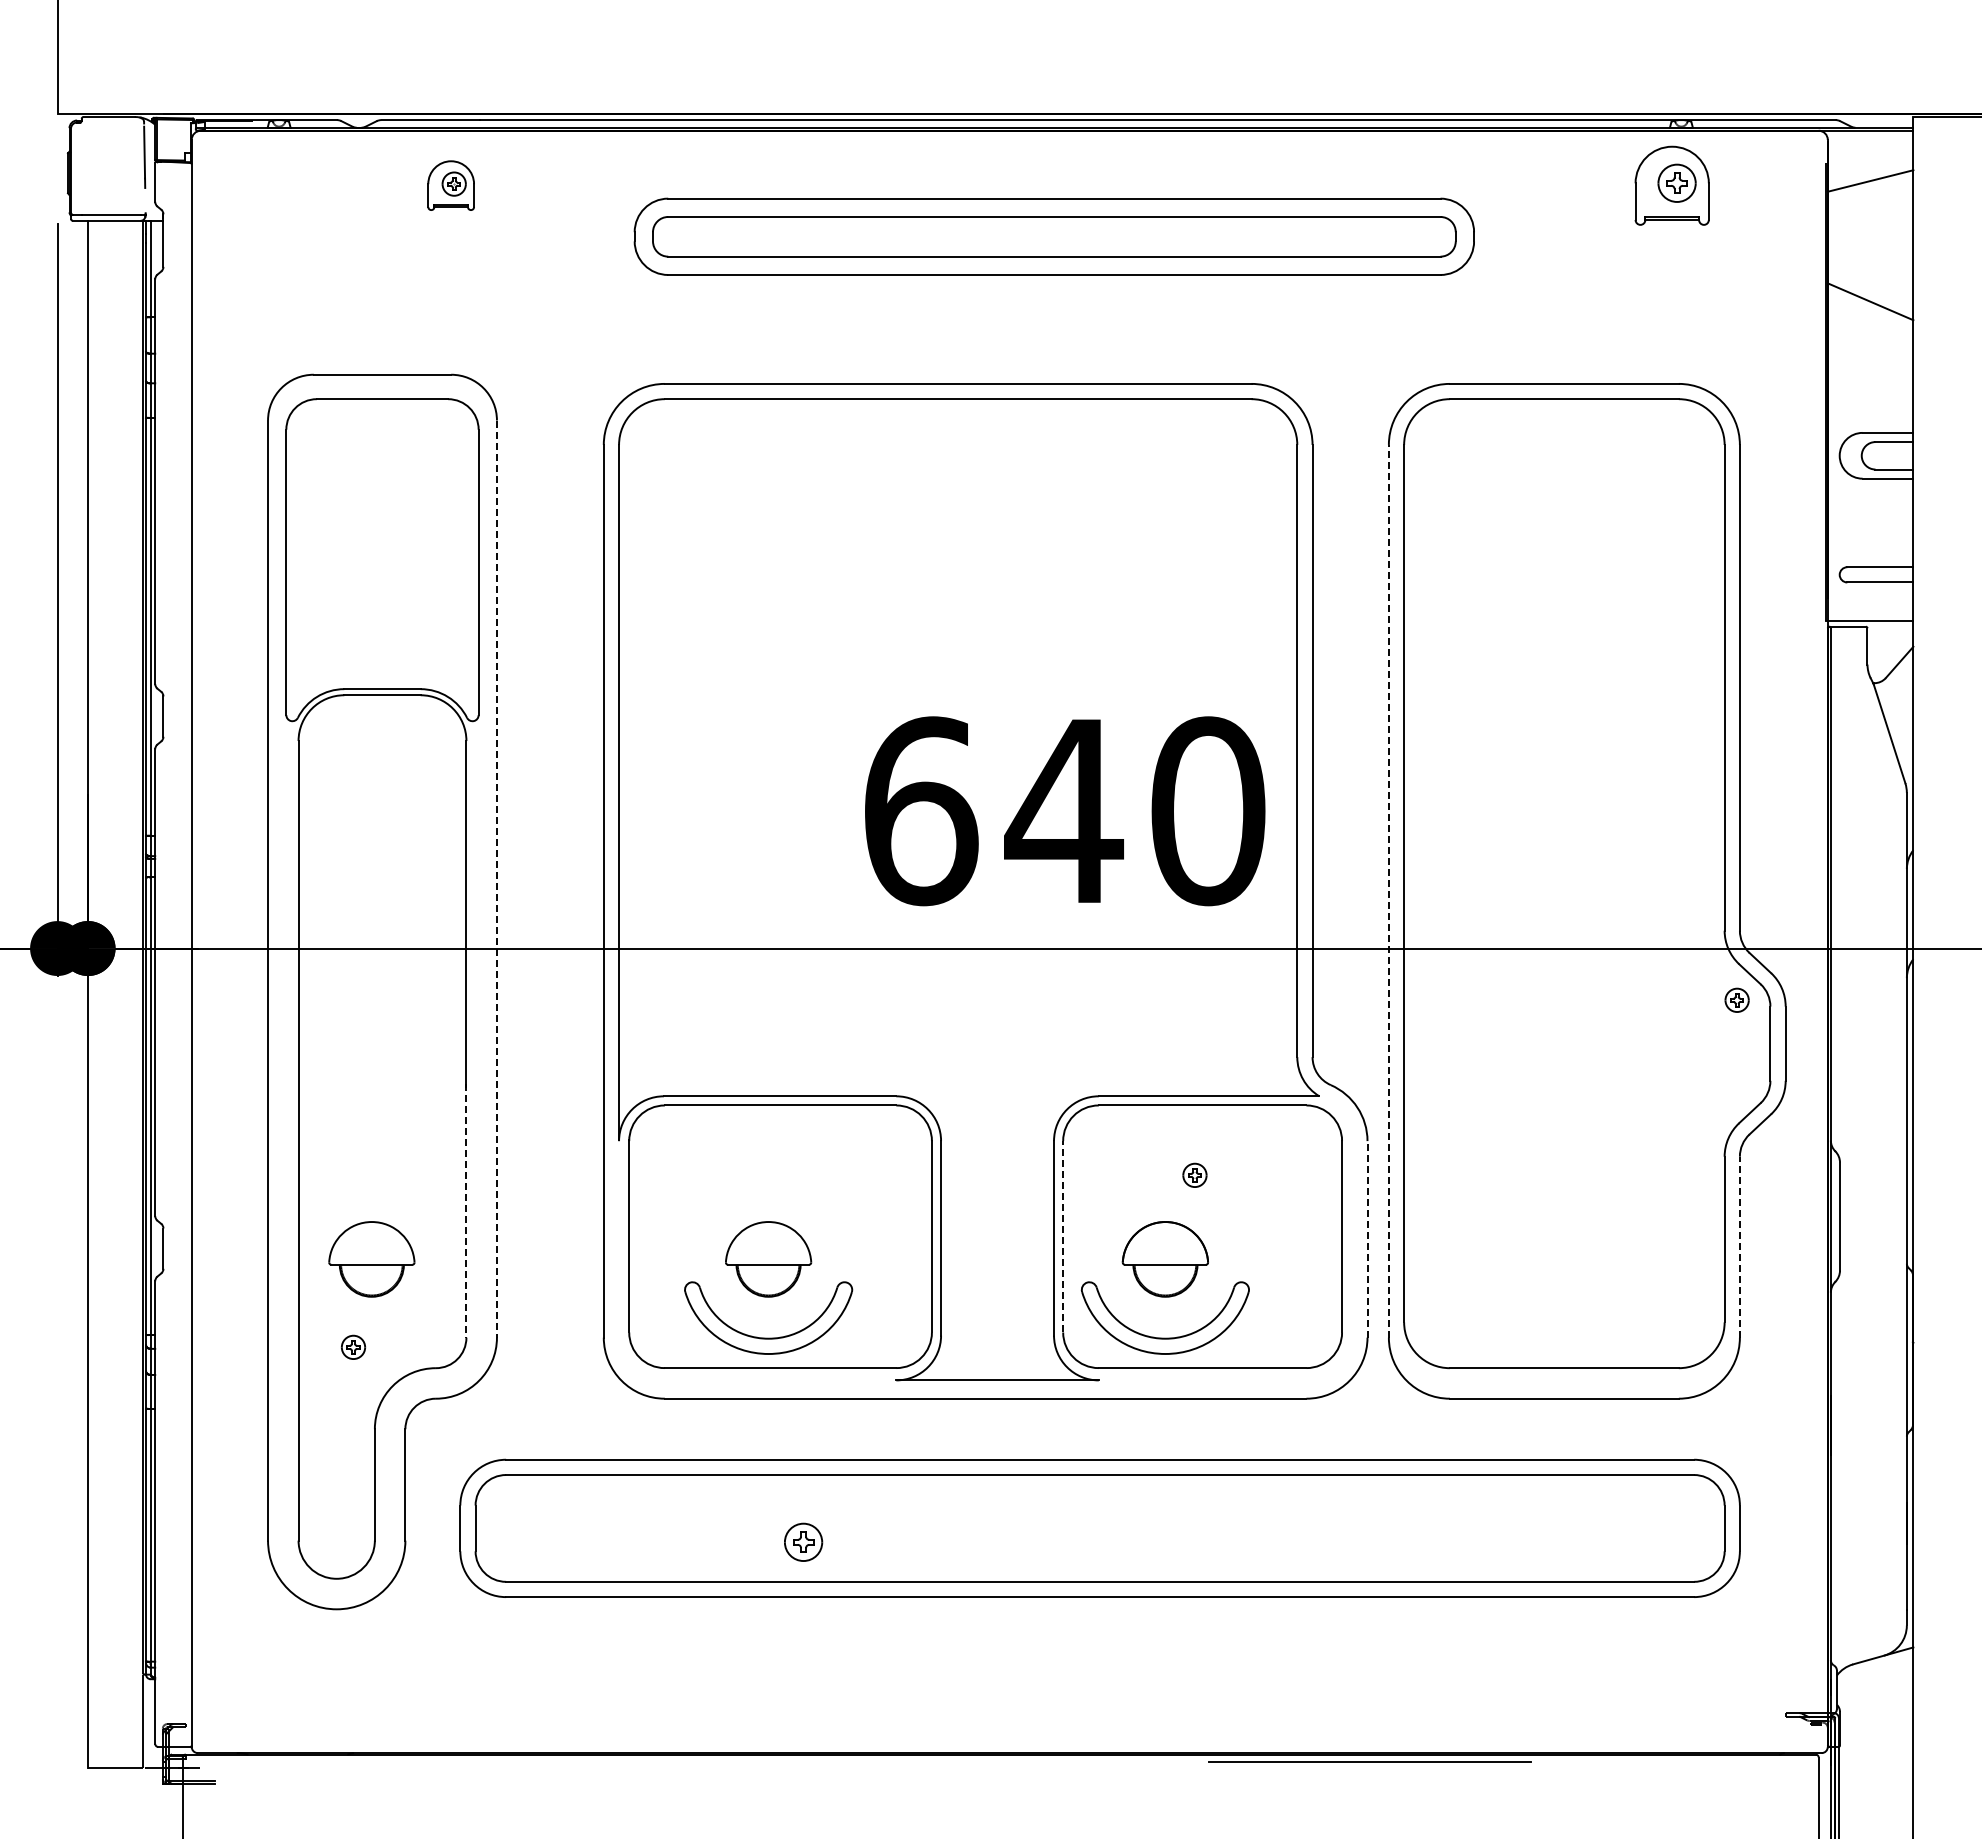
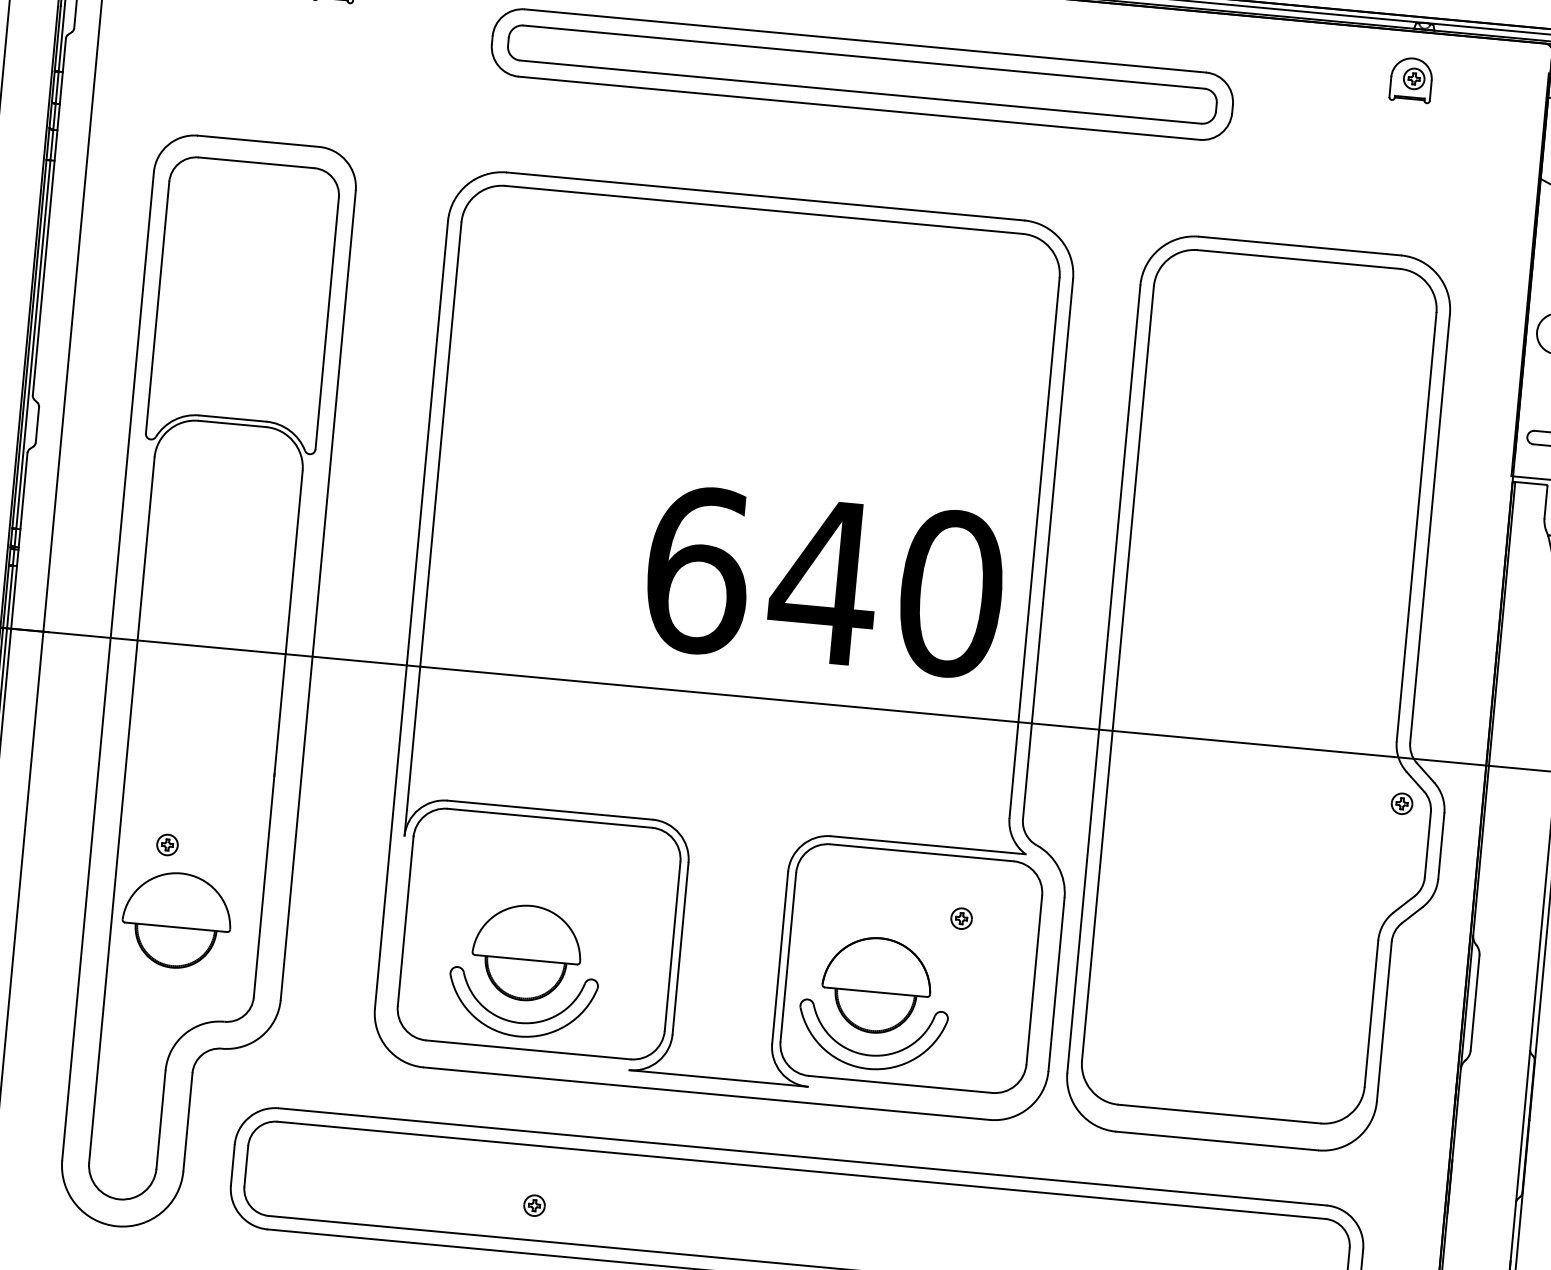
part: (1671, 185) -> (1410, 79), size x0.62
line: (496, 879) -> (317, 595), dashed -> solid
line: (1388, 890) -> (1103, 678), dashed -> solid
part: (1194, 1174) -> (961, 917), moved
line: (466, 1210) -> (264, 885), dashed -> solid
line: (1063, 1236) -> (788, 956), dashed -> solid
line: (1367, 1238) -> (1056, 983), dashed -> solid
line: (1739, 1246) -> (1384, 1021), dashed -> solid
part: (371, 1259) -> (176, 920), size x1.43
part: (768, 1259) -> (526, 953), size x1.43
part: (1165, 1259) -> (876, 985), size x1.43
part: (353, 1346) -> (167, 844), moved
part: (803, 1542) -> (534, 1205), size x0.62

